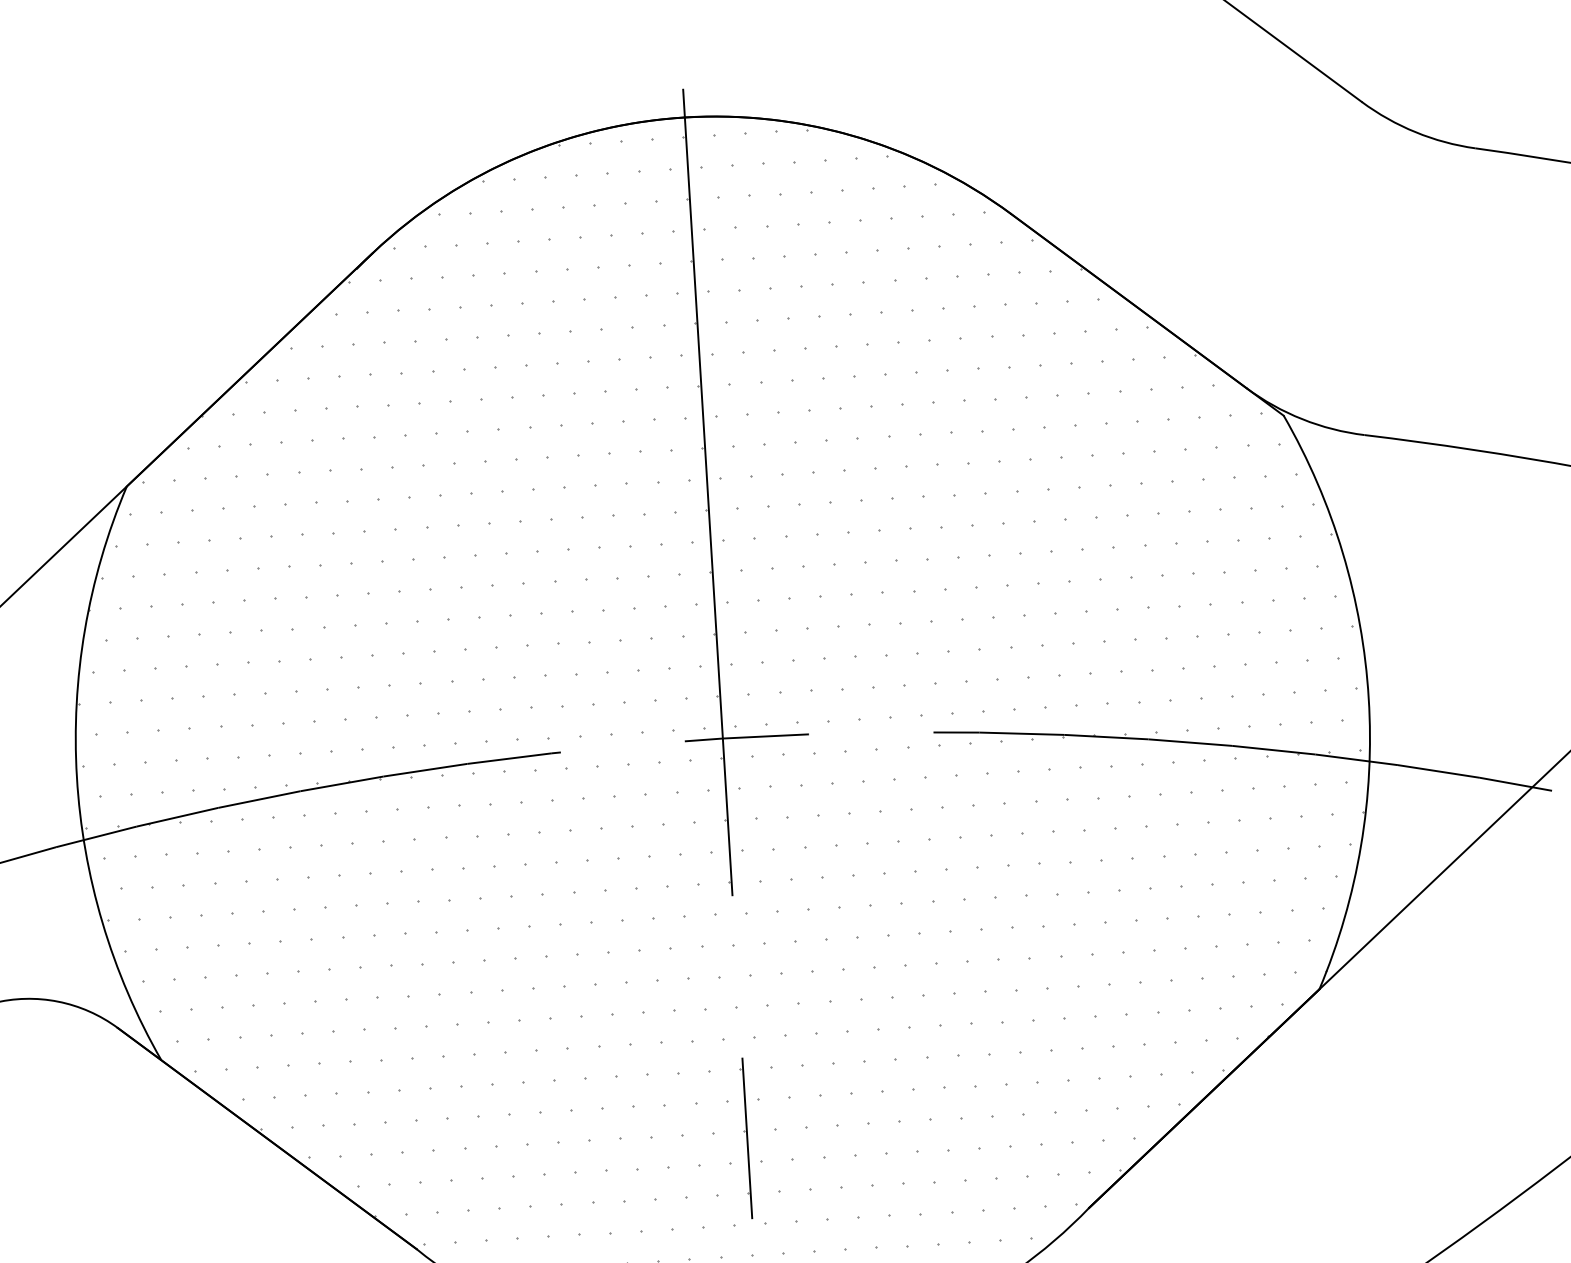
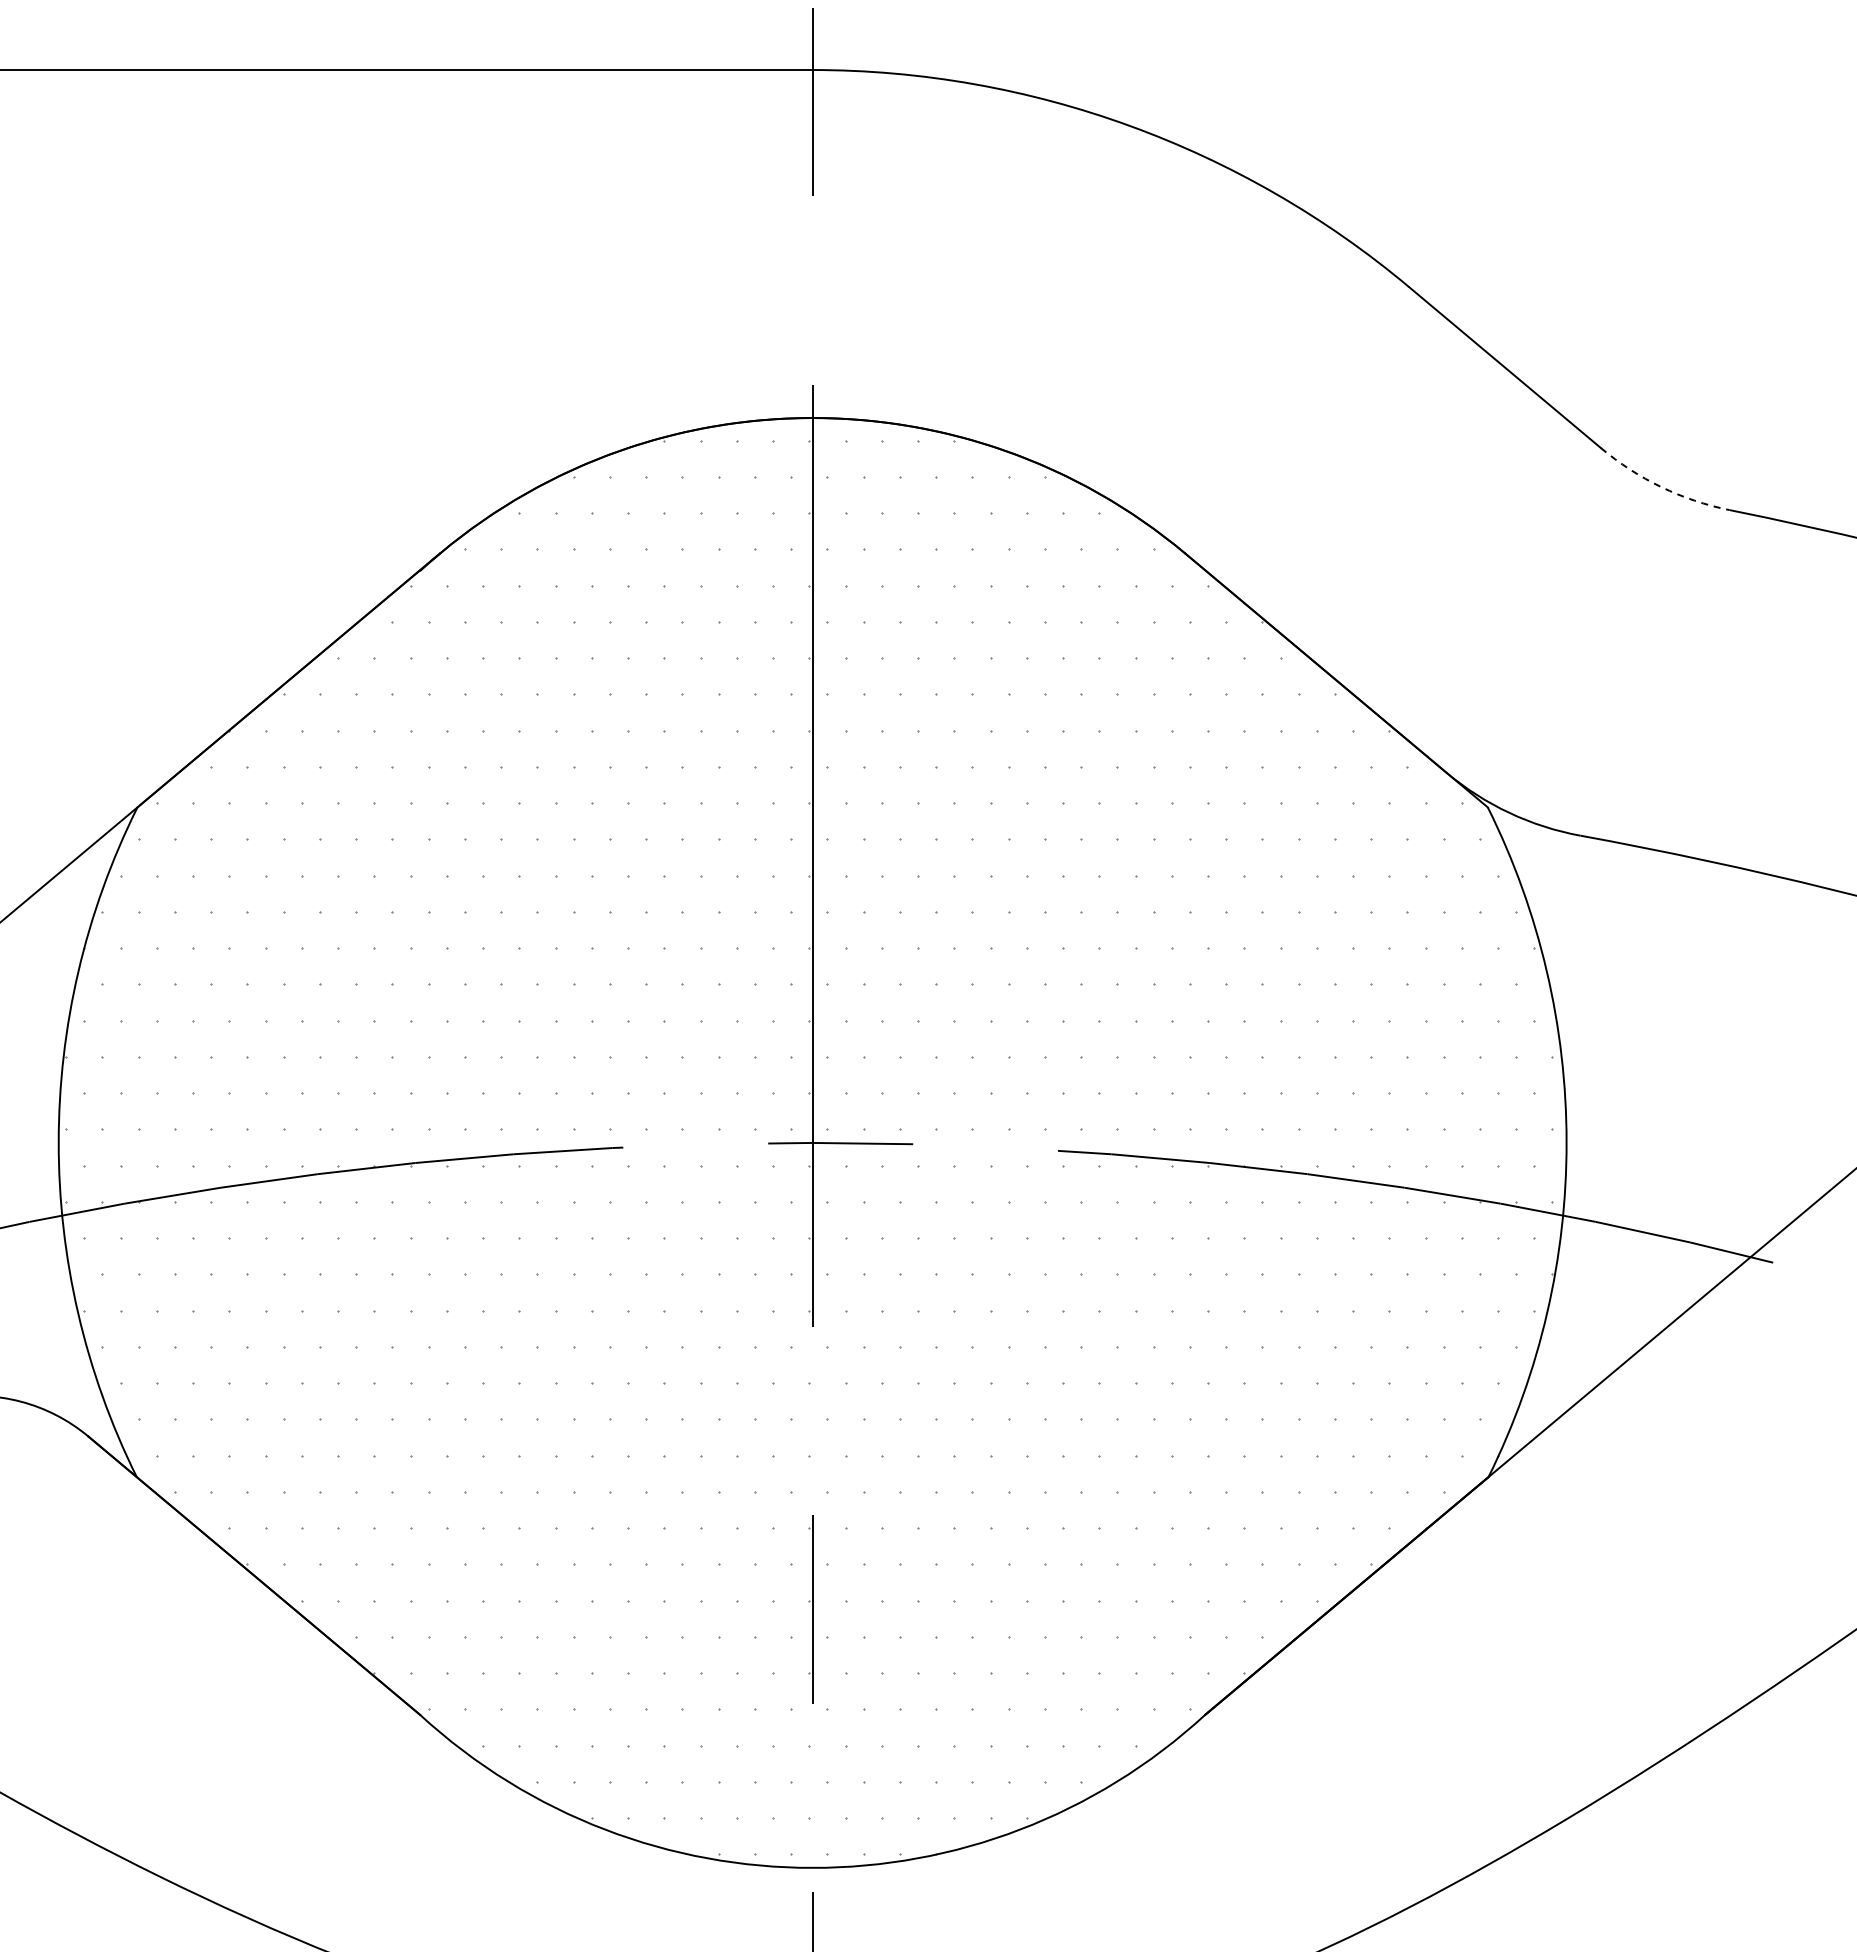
arc: (1415, 132) -> (1661, 487), solid -> dashed

